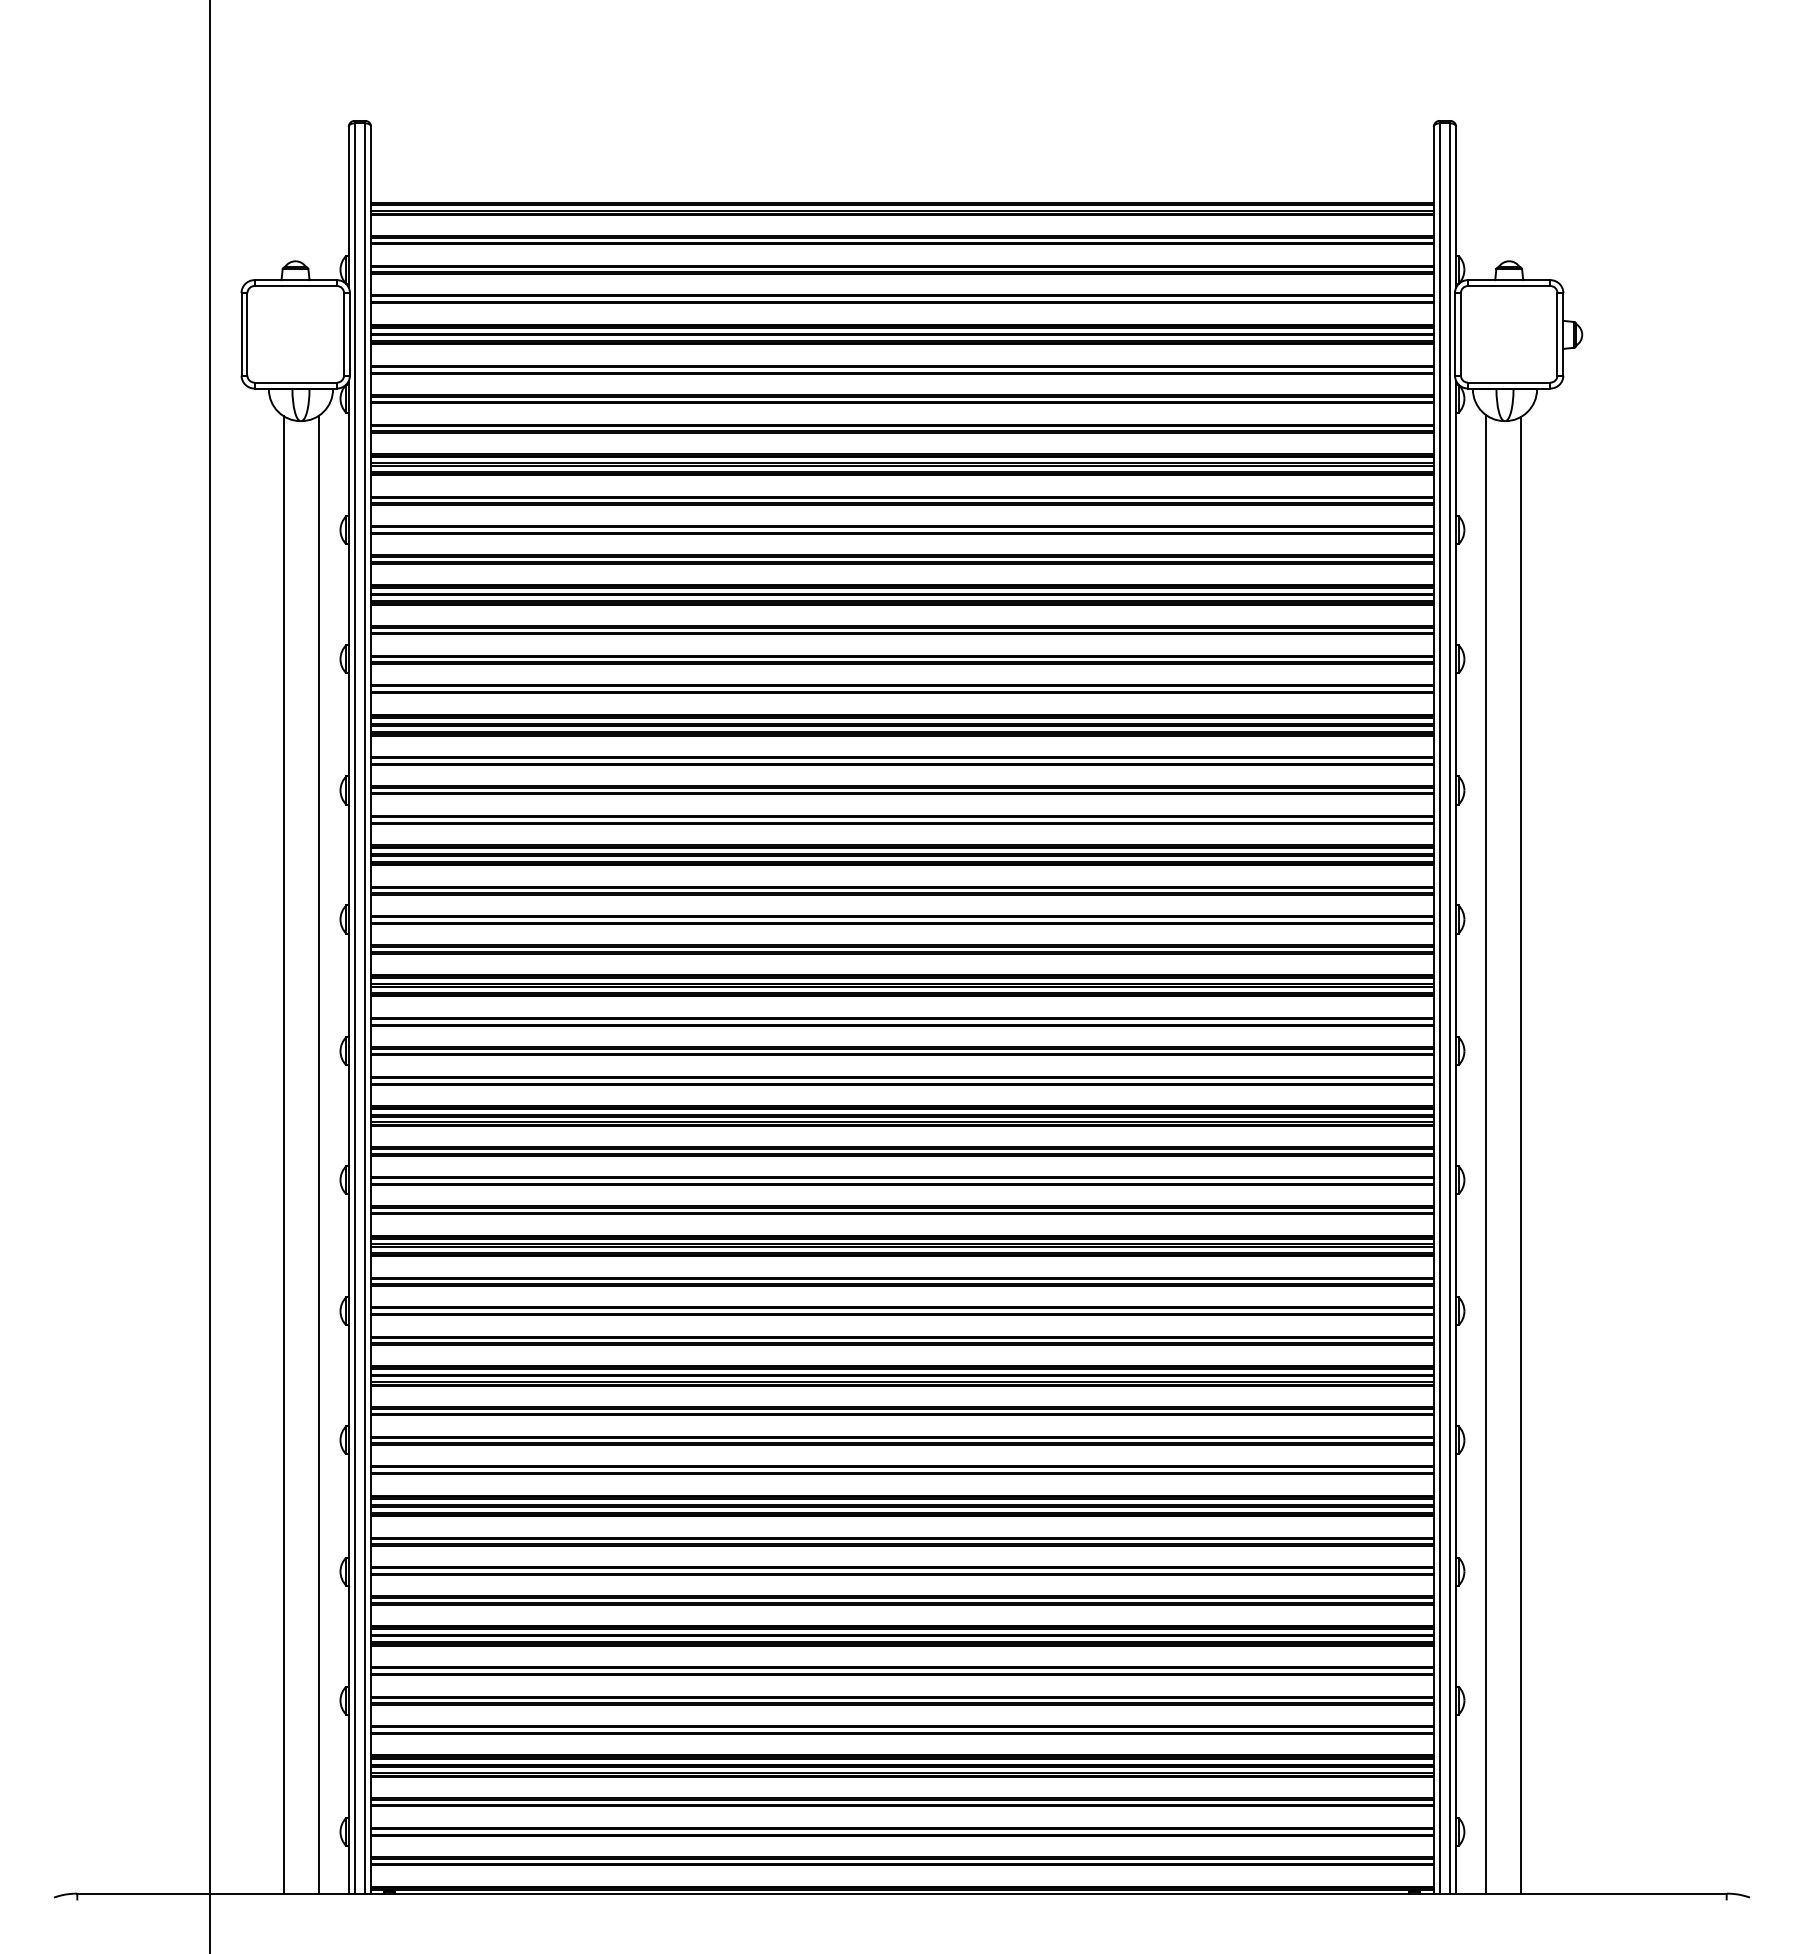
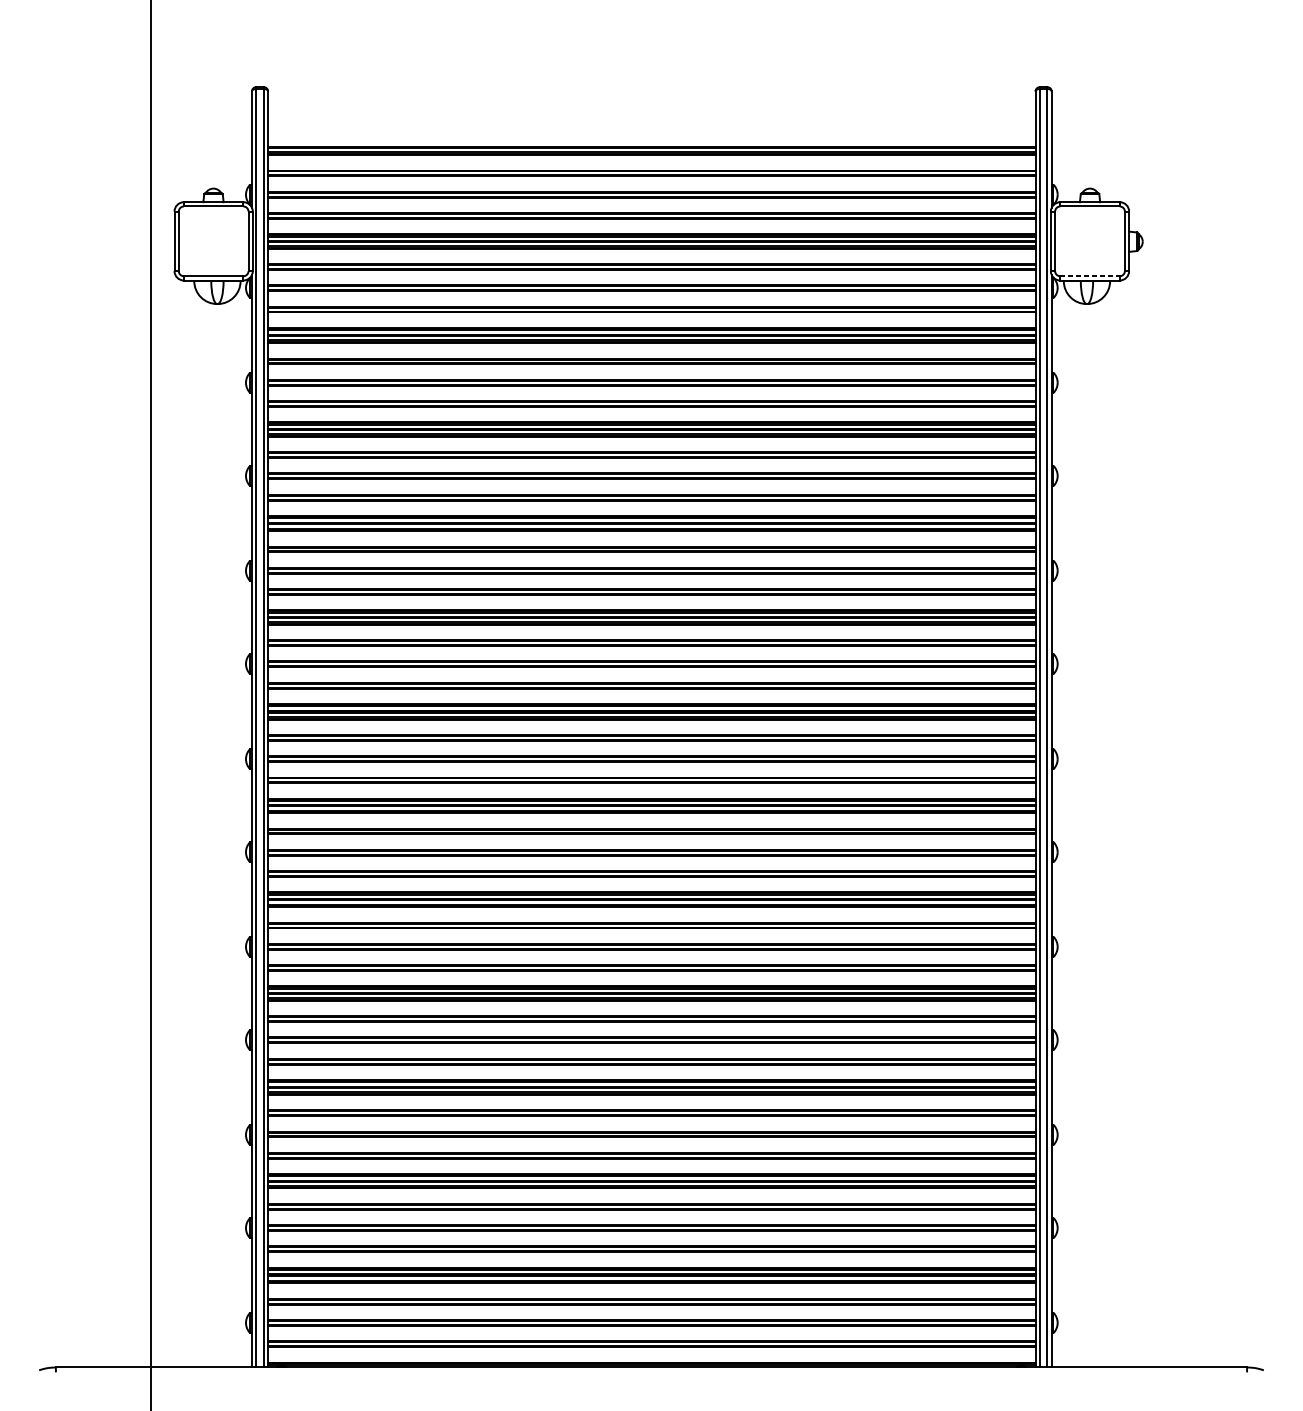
line: (1509, 382) -> (1090, 276), solid -> dashed
line: (1485, 1153) -> (1072, 832), removed
line: (283, 1154) -> (204, 833), removed
line: (319, 1154) -> (230, 833), removed
line: (1520, 1155) -> (1098, 834), removed

